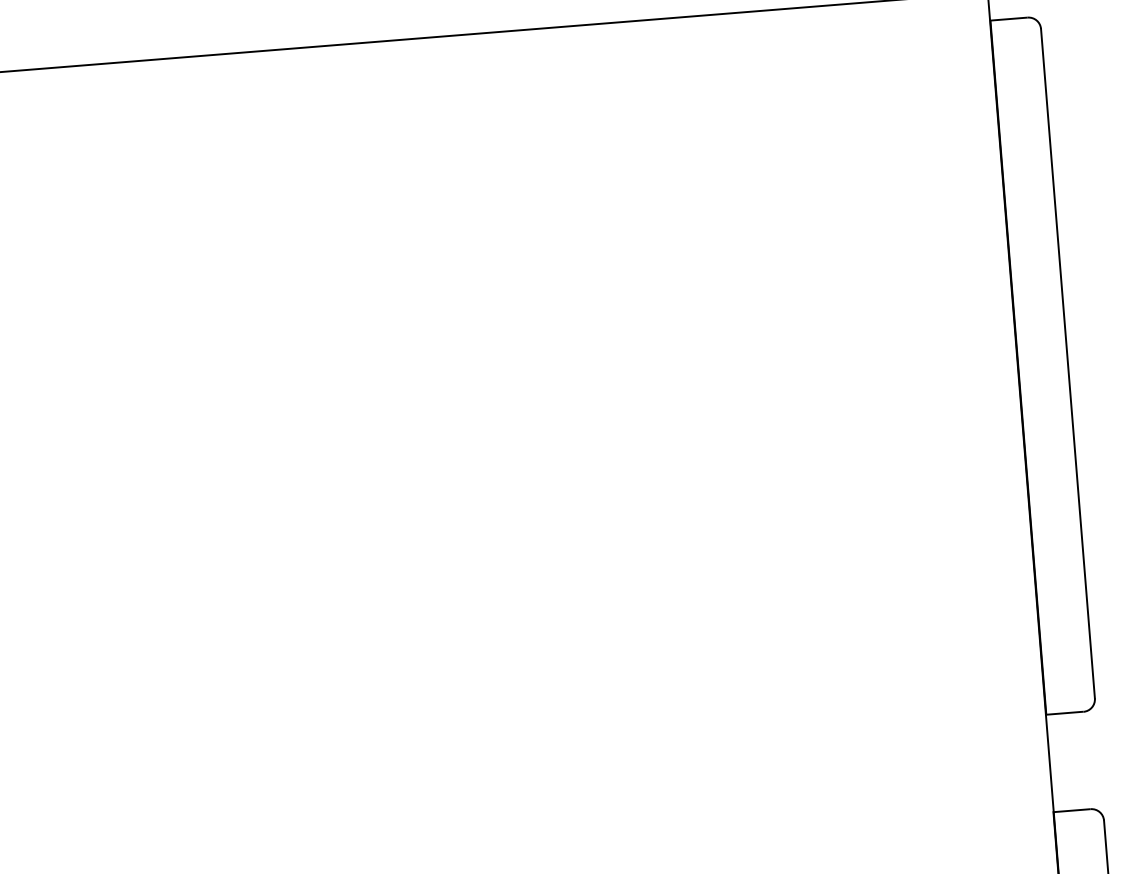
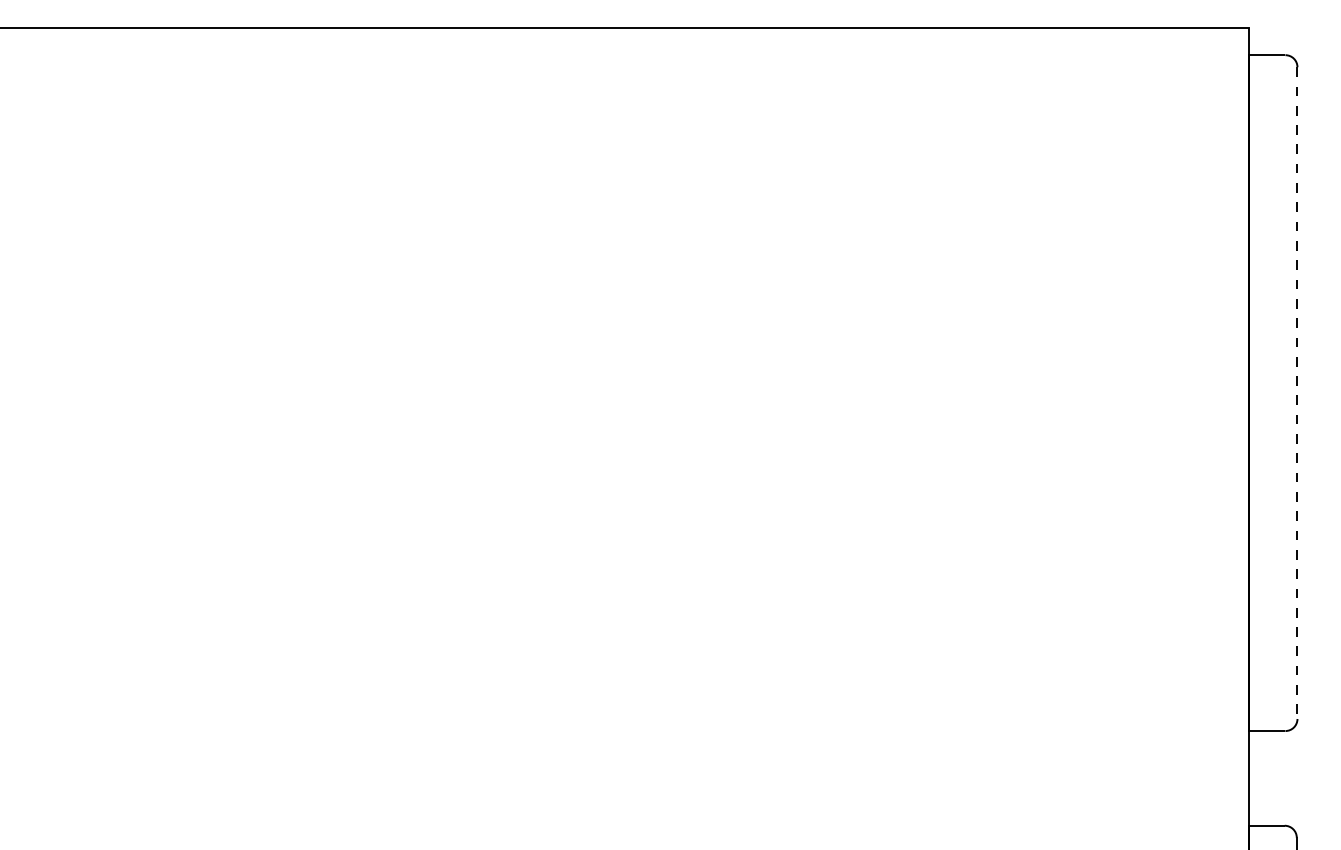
line: (1068, 364) -> (1297, 393), solid -> dashed

